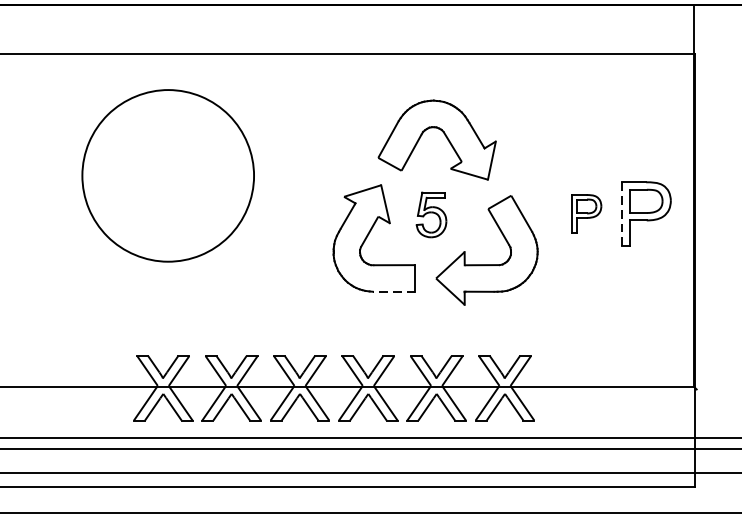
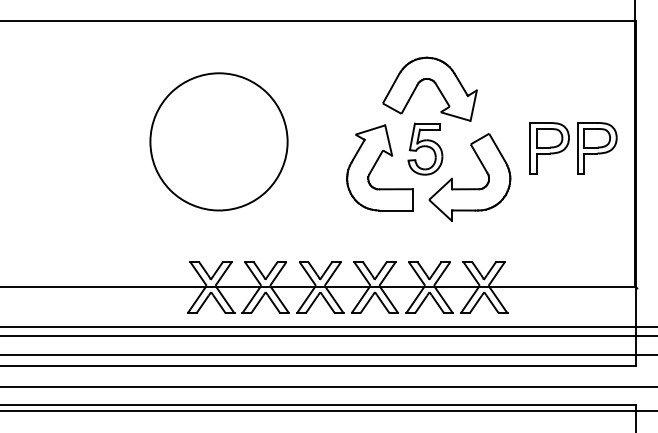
part: (167, 175) -> (218, 141), moved
part: (431, 214) -> (425, 148), size x1.43
part: (586, 214) -> (549, 148), size x1.67
line: (621, 214) -> (577, 148), dashed -> solid
line: (394, 291) -> (395, 210), dashed -> solid

